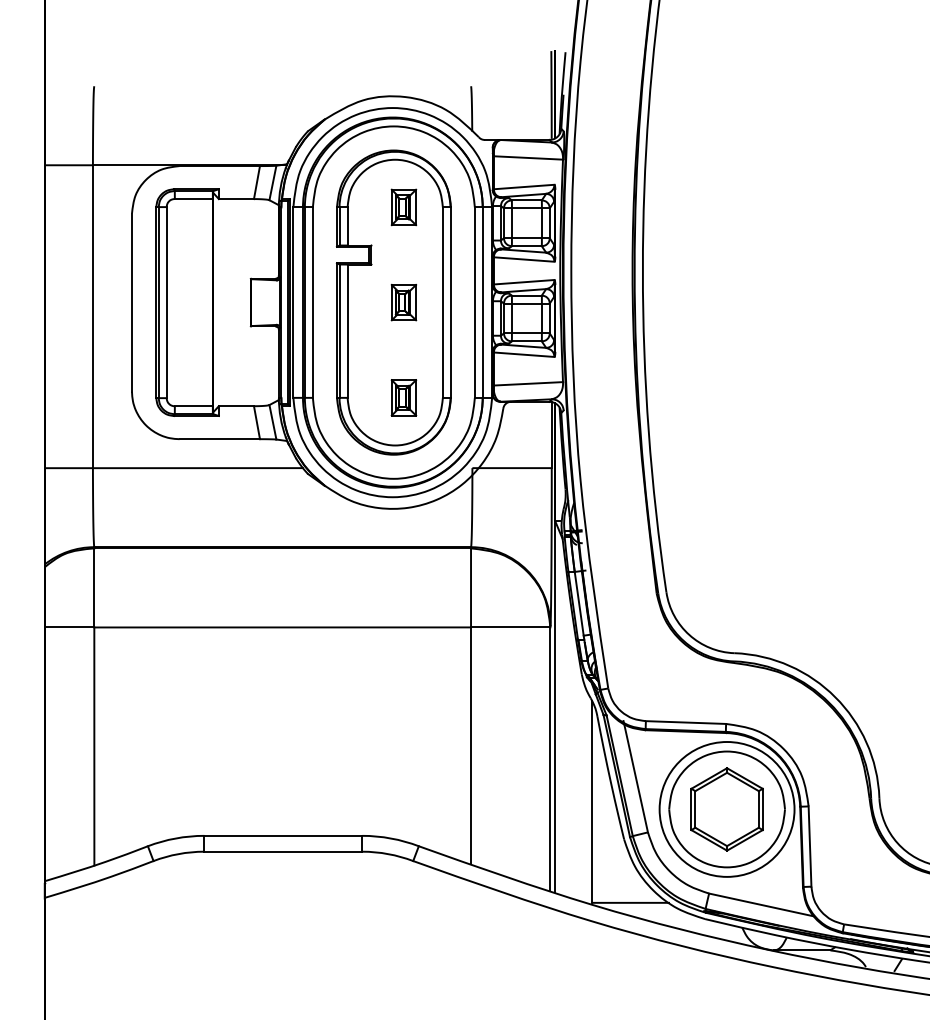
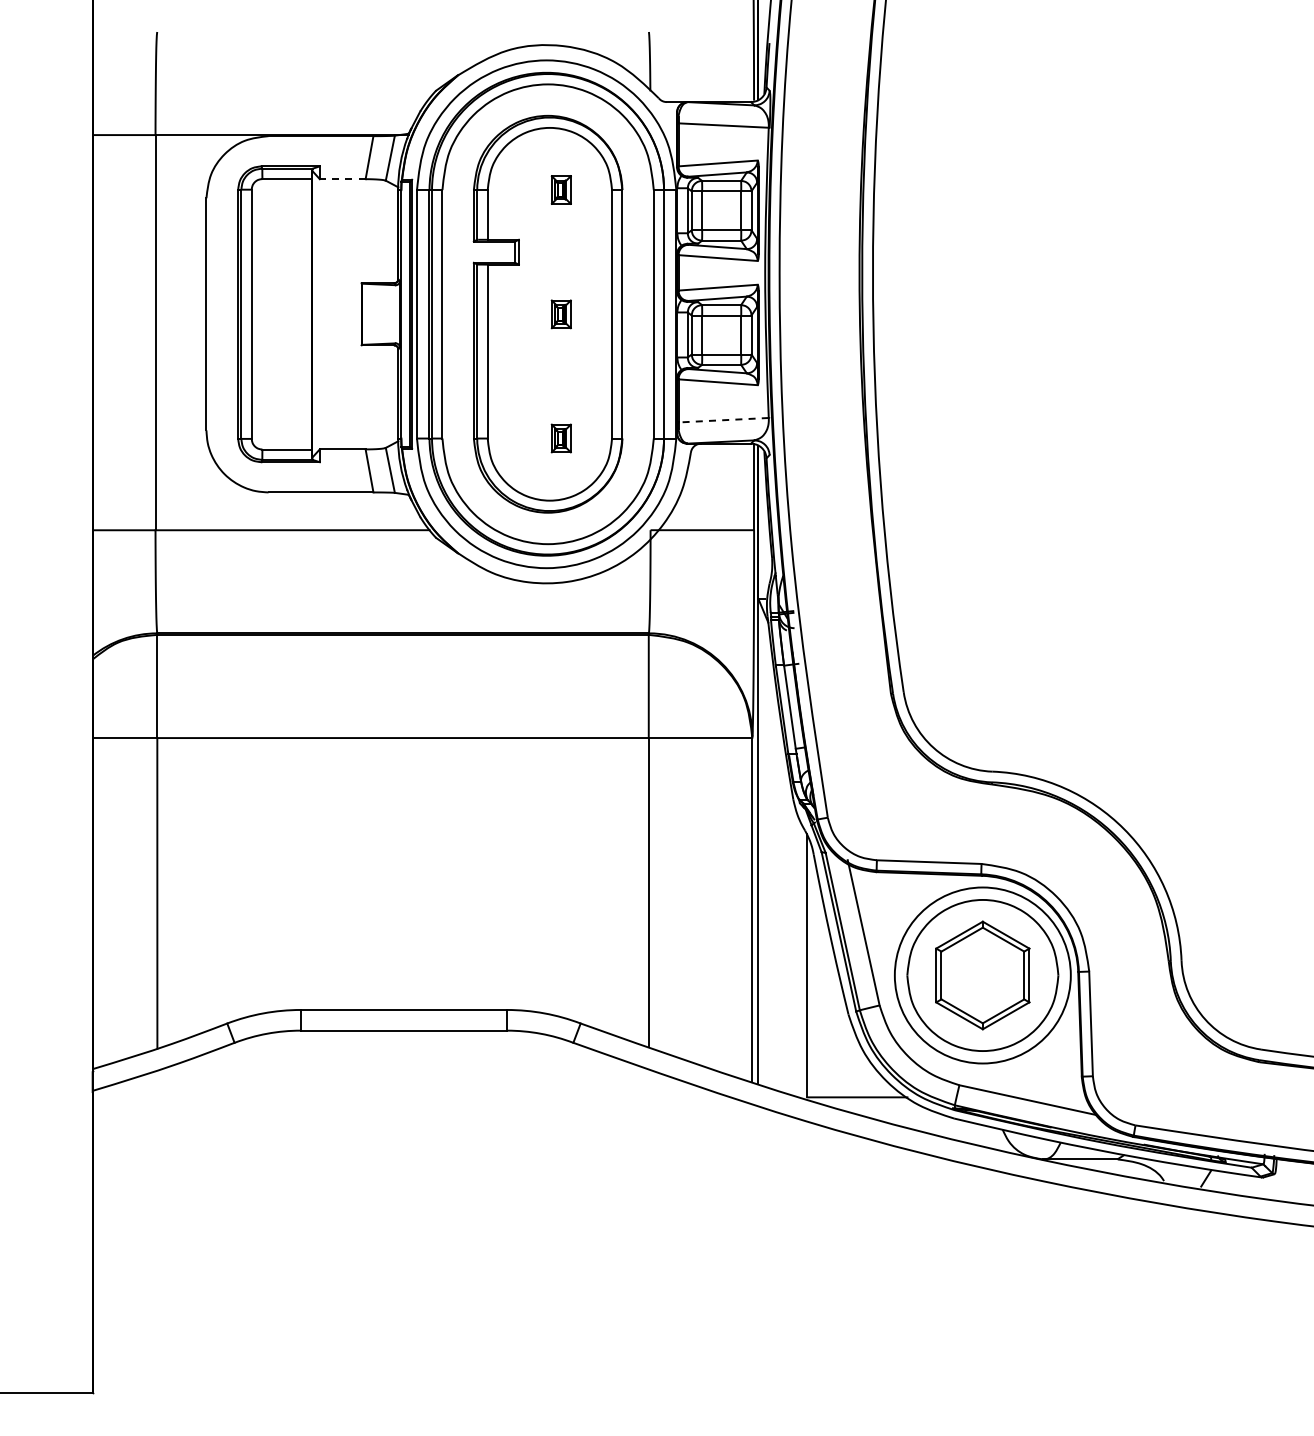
line: (236, 199) -> (342, 179), solid -> dashed
part: (404, 206) -> (561, 189), size x0.6
part: (404, 302) -> (561, 314), size x0.6
line: (528, 384) -> (723, 420), solid -> dashed
part: (404, 397) -> (561, 438), size x0.6

